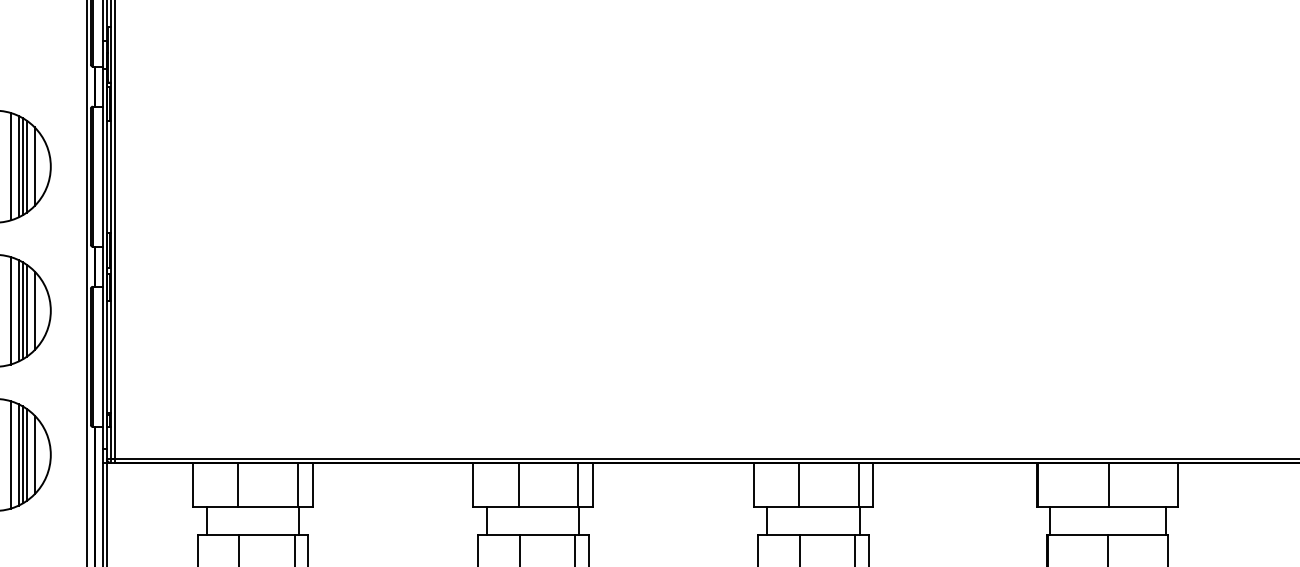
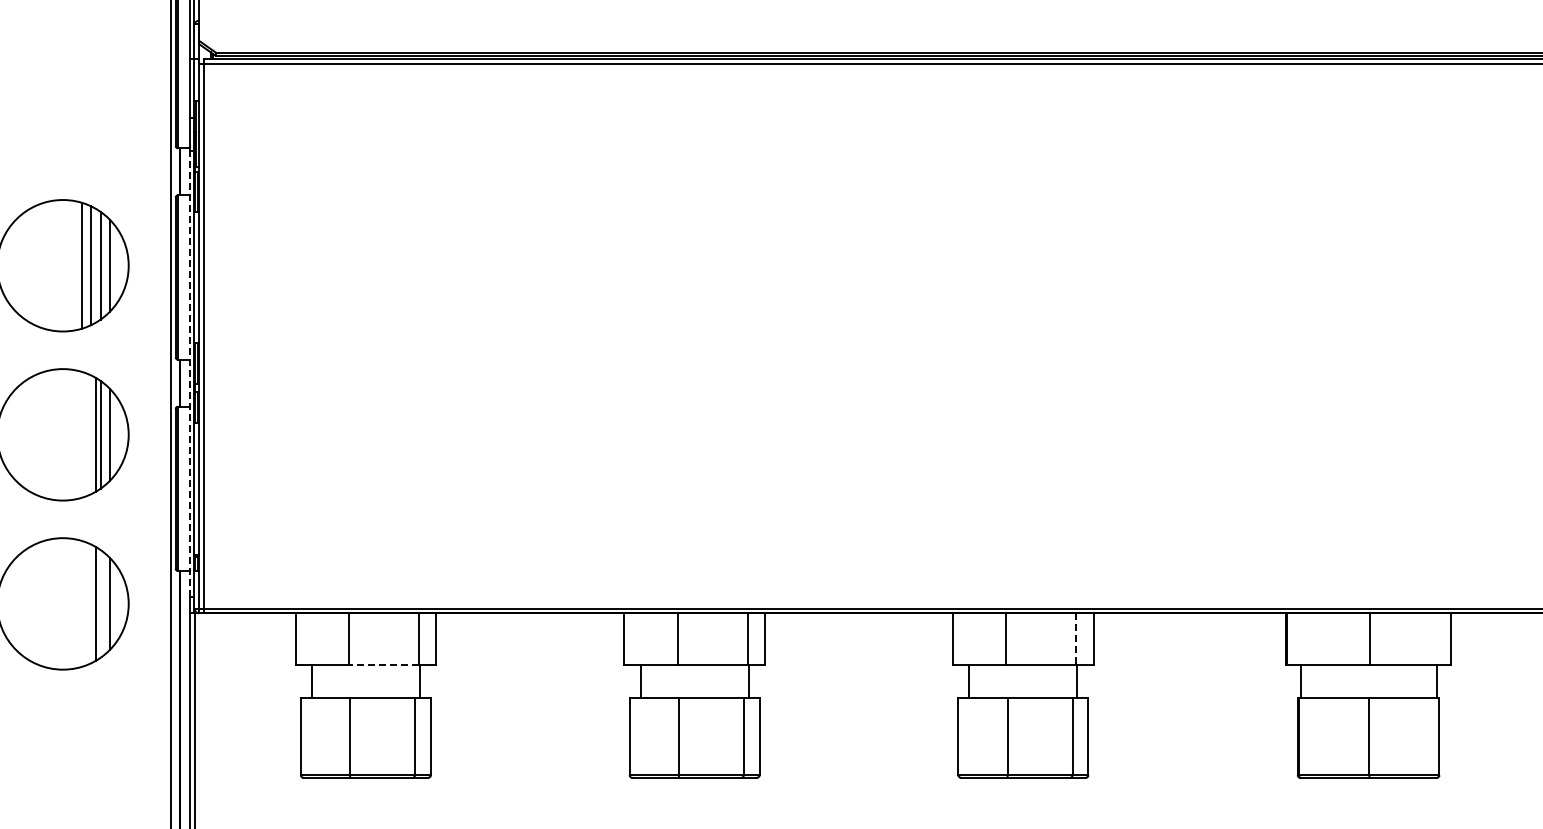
line: (22, 166) -> (95, 265), removed
line: (102, 258) -> (189, 373), solid -> dashed
line: (10, 310) -> (81, 434), removed
line: (19, 310) -> (91, 434), removed
line: (10, 454) -> (81, 603), removed
line: (19, 454) -> (91, 603), removed
line: (26, 454) -> (100, 603), removed
line: (858, 485) -> (1076, 639), solid -> dashed
line: (268, 506) -> (383, 664), solid -> dashed

